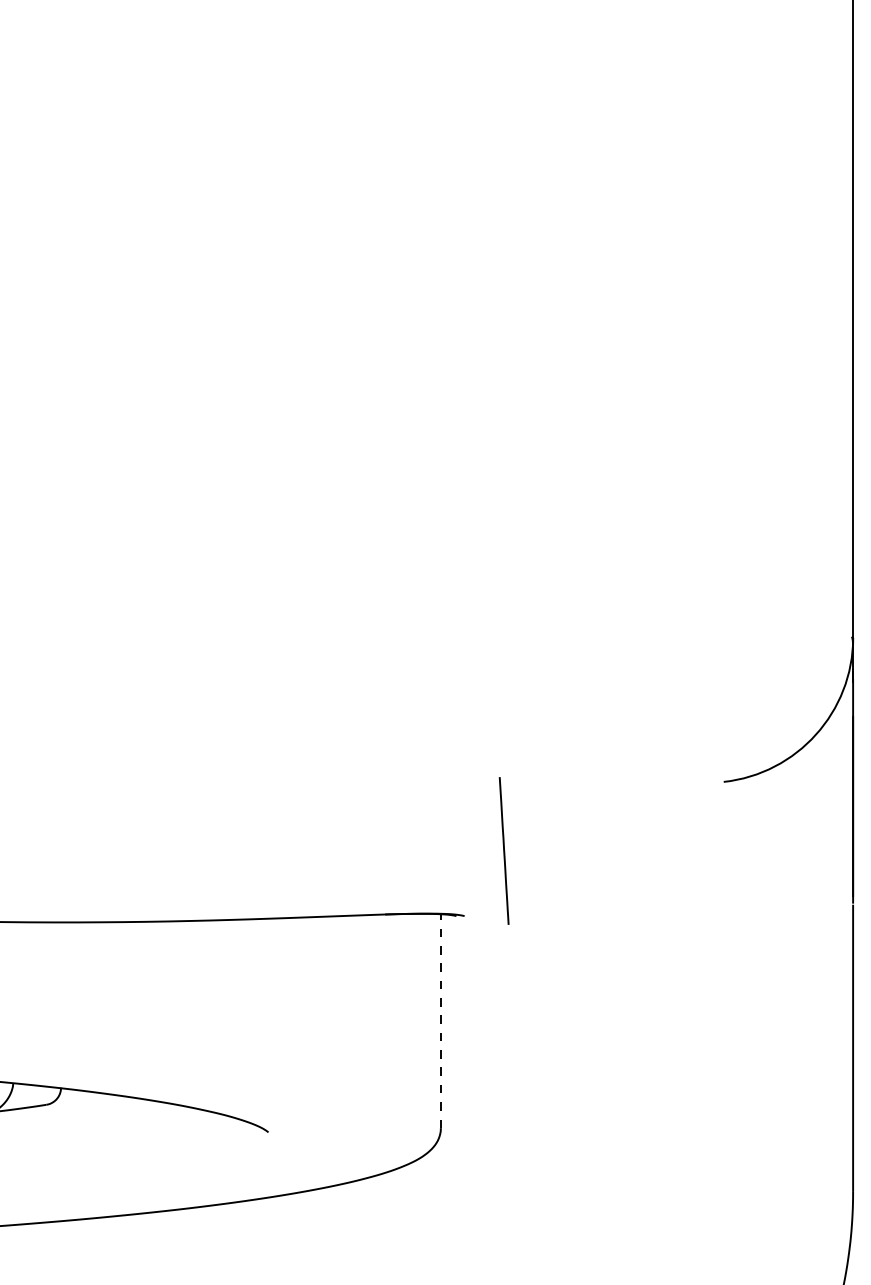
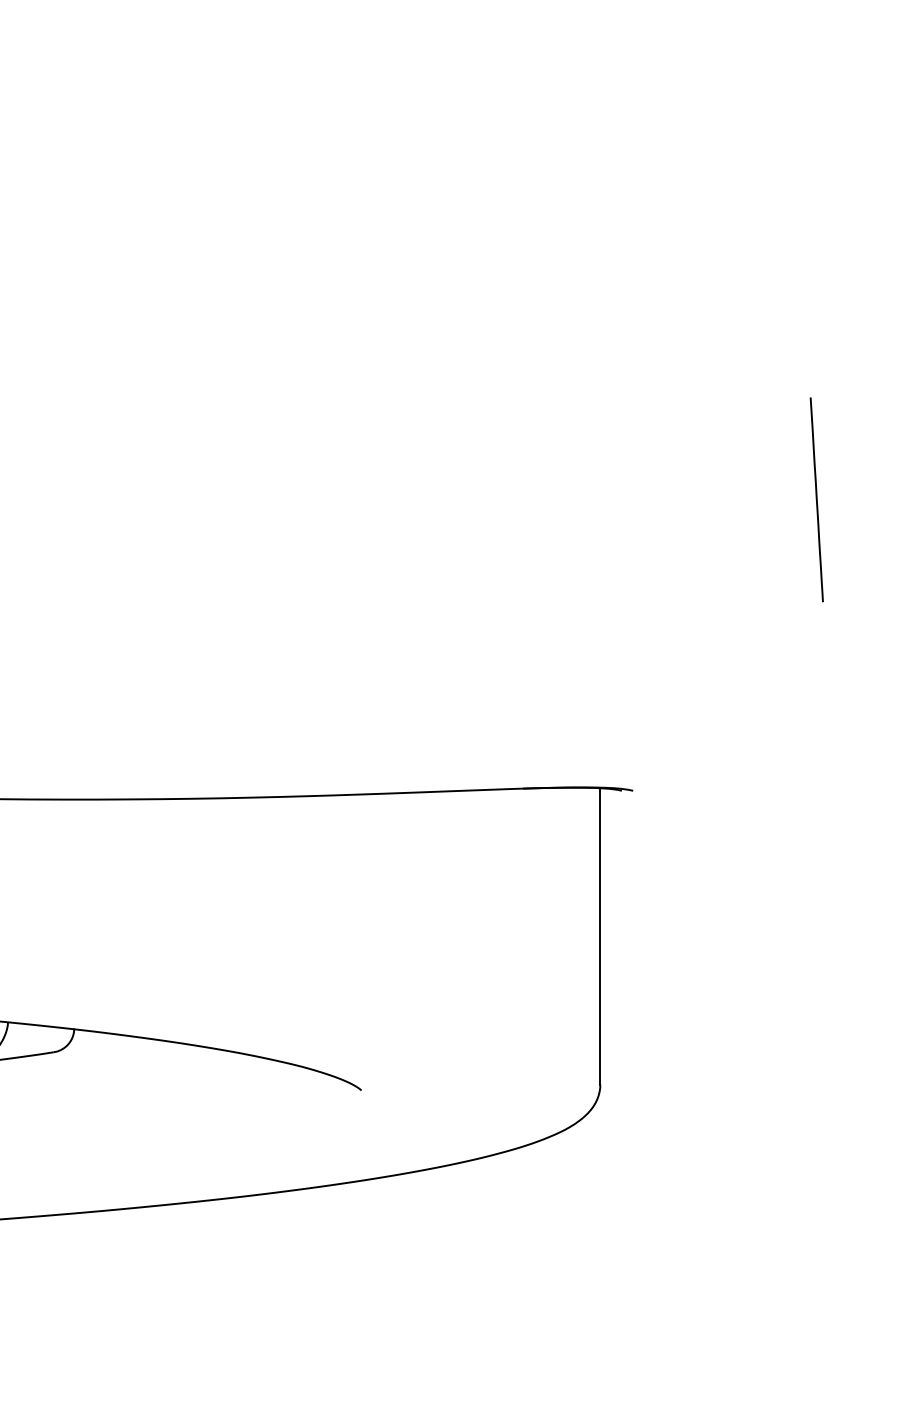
line: (503, 850) -> (815, 499), moved
line: (440, 1021) -> (599, 936), dashed -> solid

